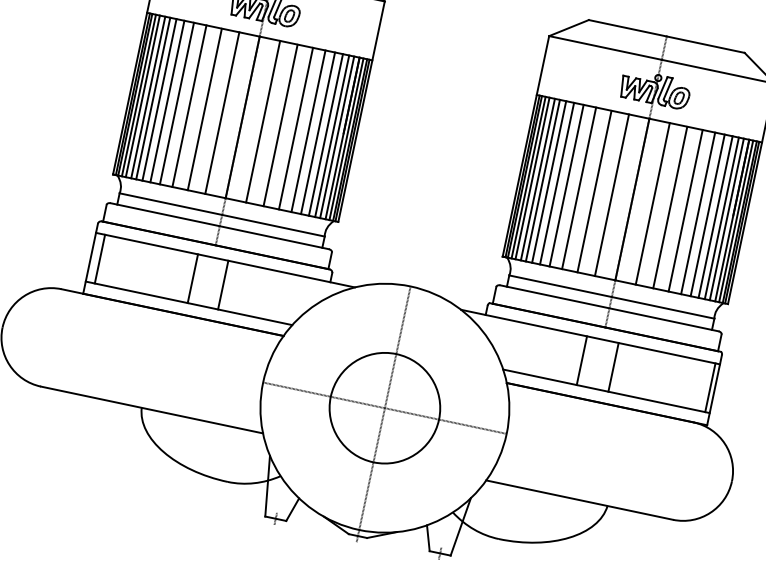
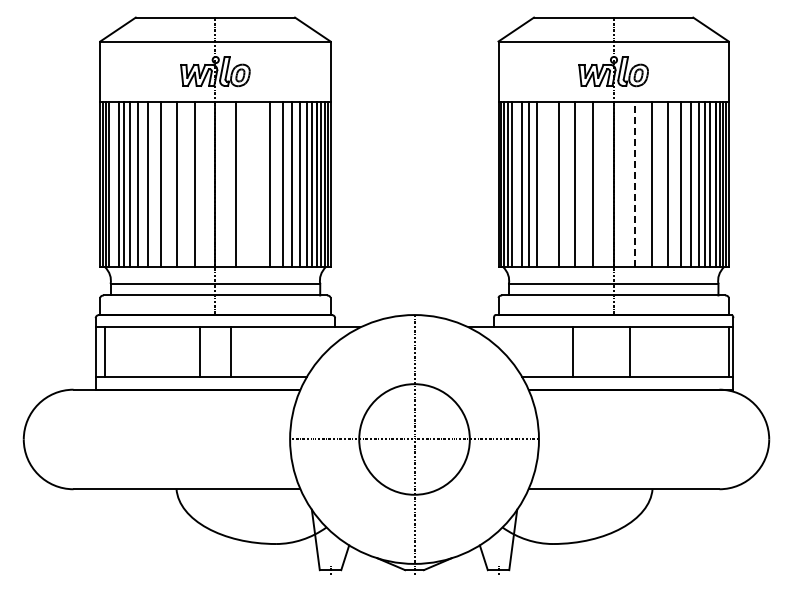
line: (143, 95) -> (113, 183), removed
line: (281, 124) -> (254, 183), removed
line: (538, 178) -> (517, 183), removed
line: (566, 184) -> (546, 183), removed
line: (652, 204) -> (634, 184), solid -> dashed
line: (581, 360) -> (573, 352), moved

